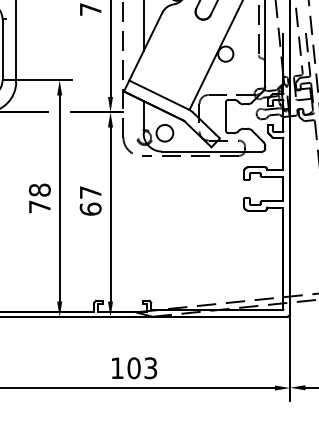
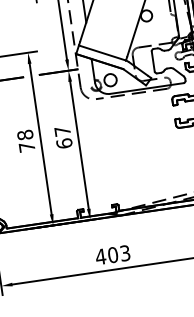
text: (117, 367) -> (100, 256), 103 -> 403

